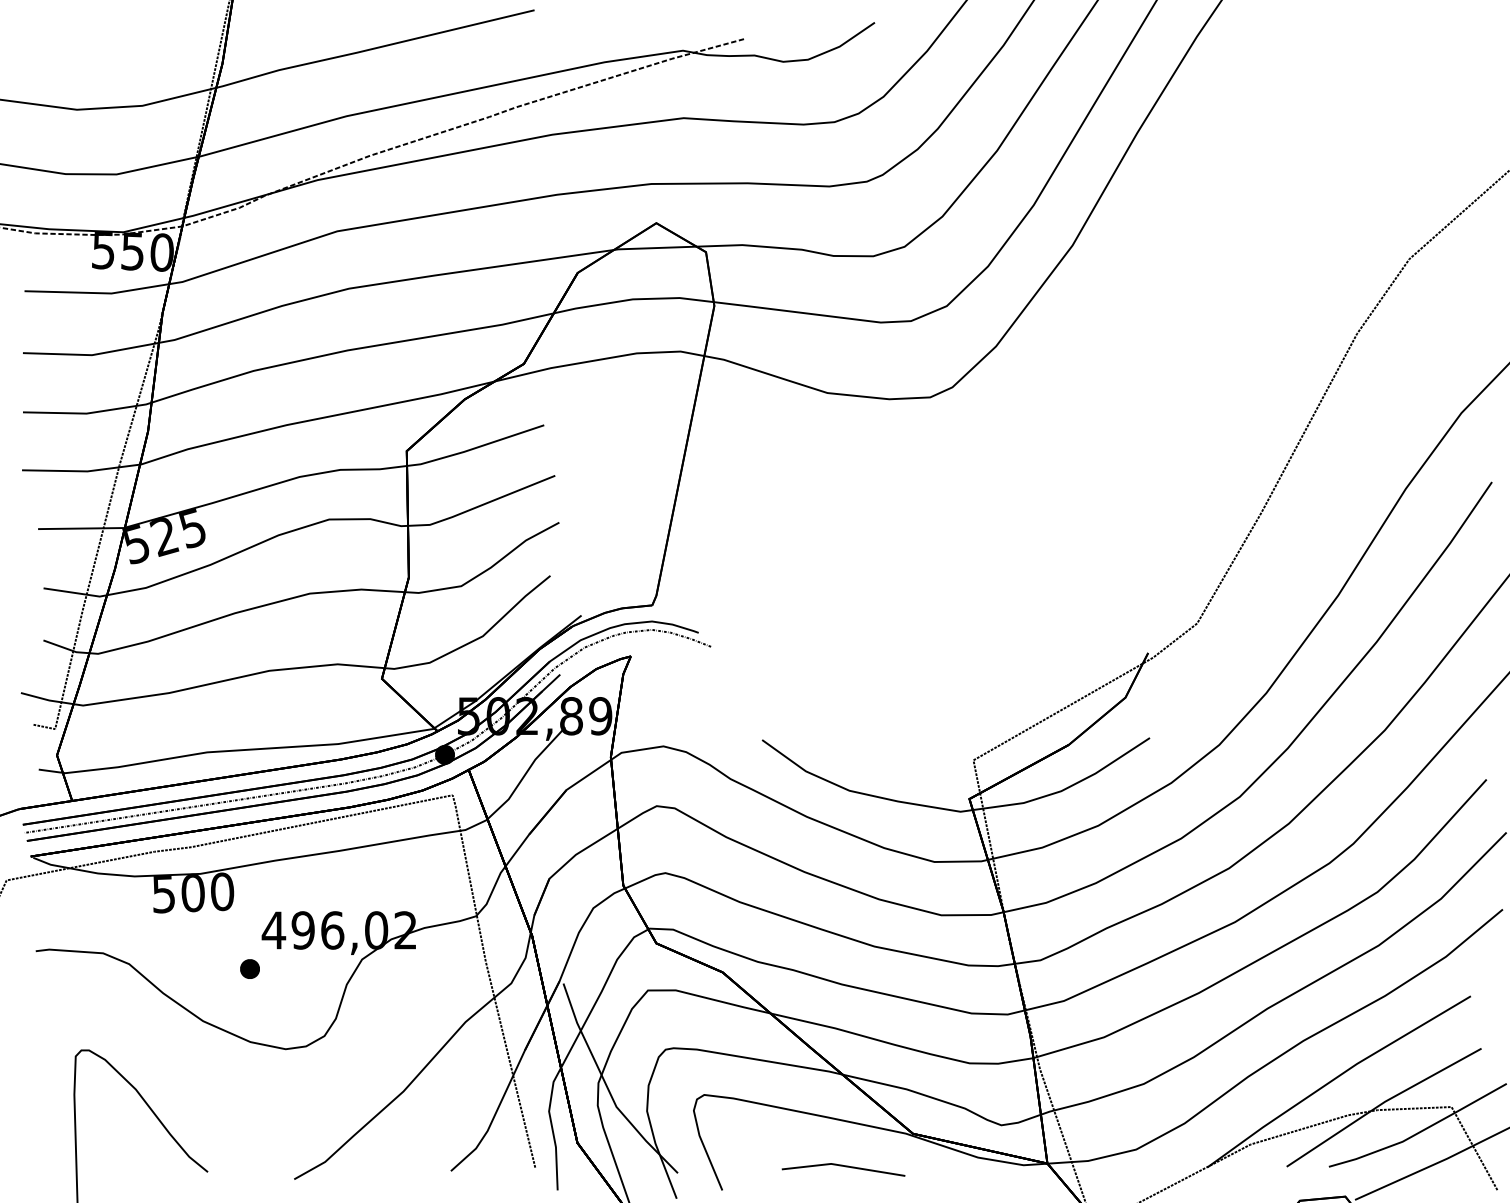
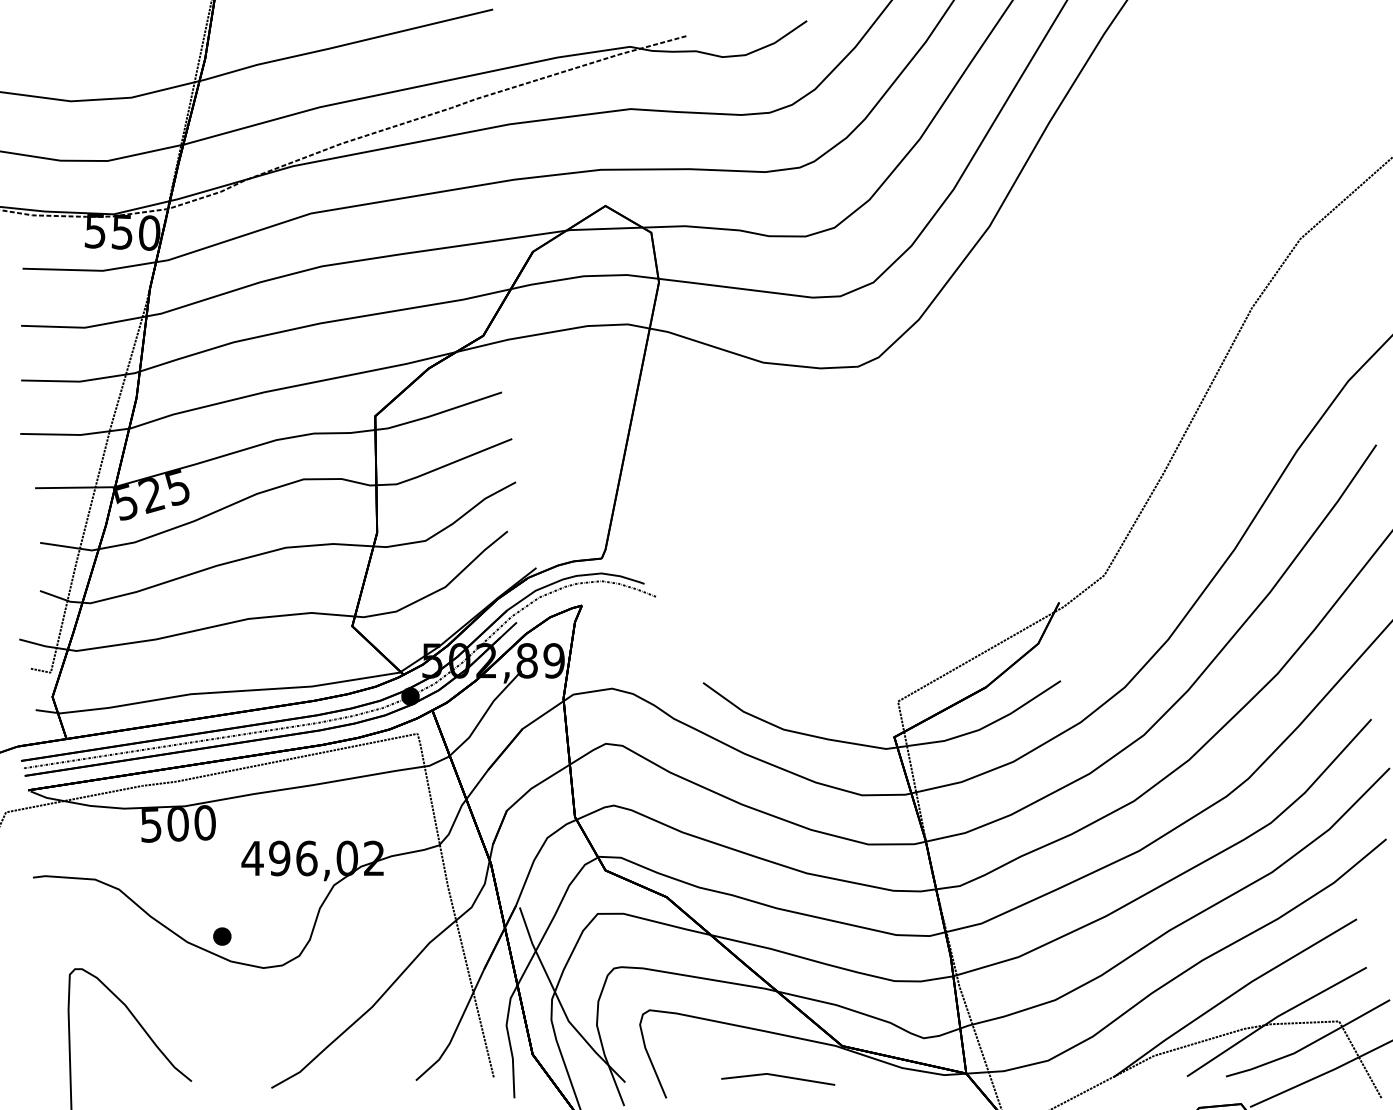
part: (249, 968) -> (221, 936), moved

